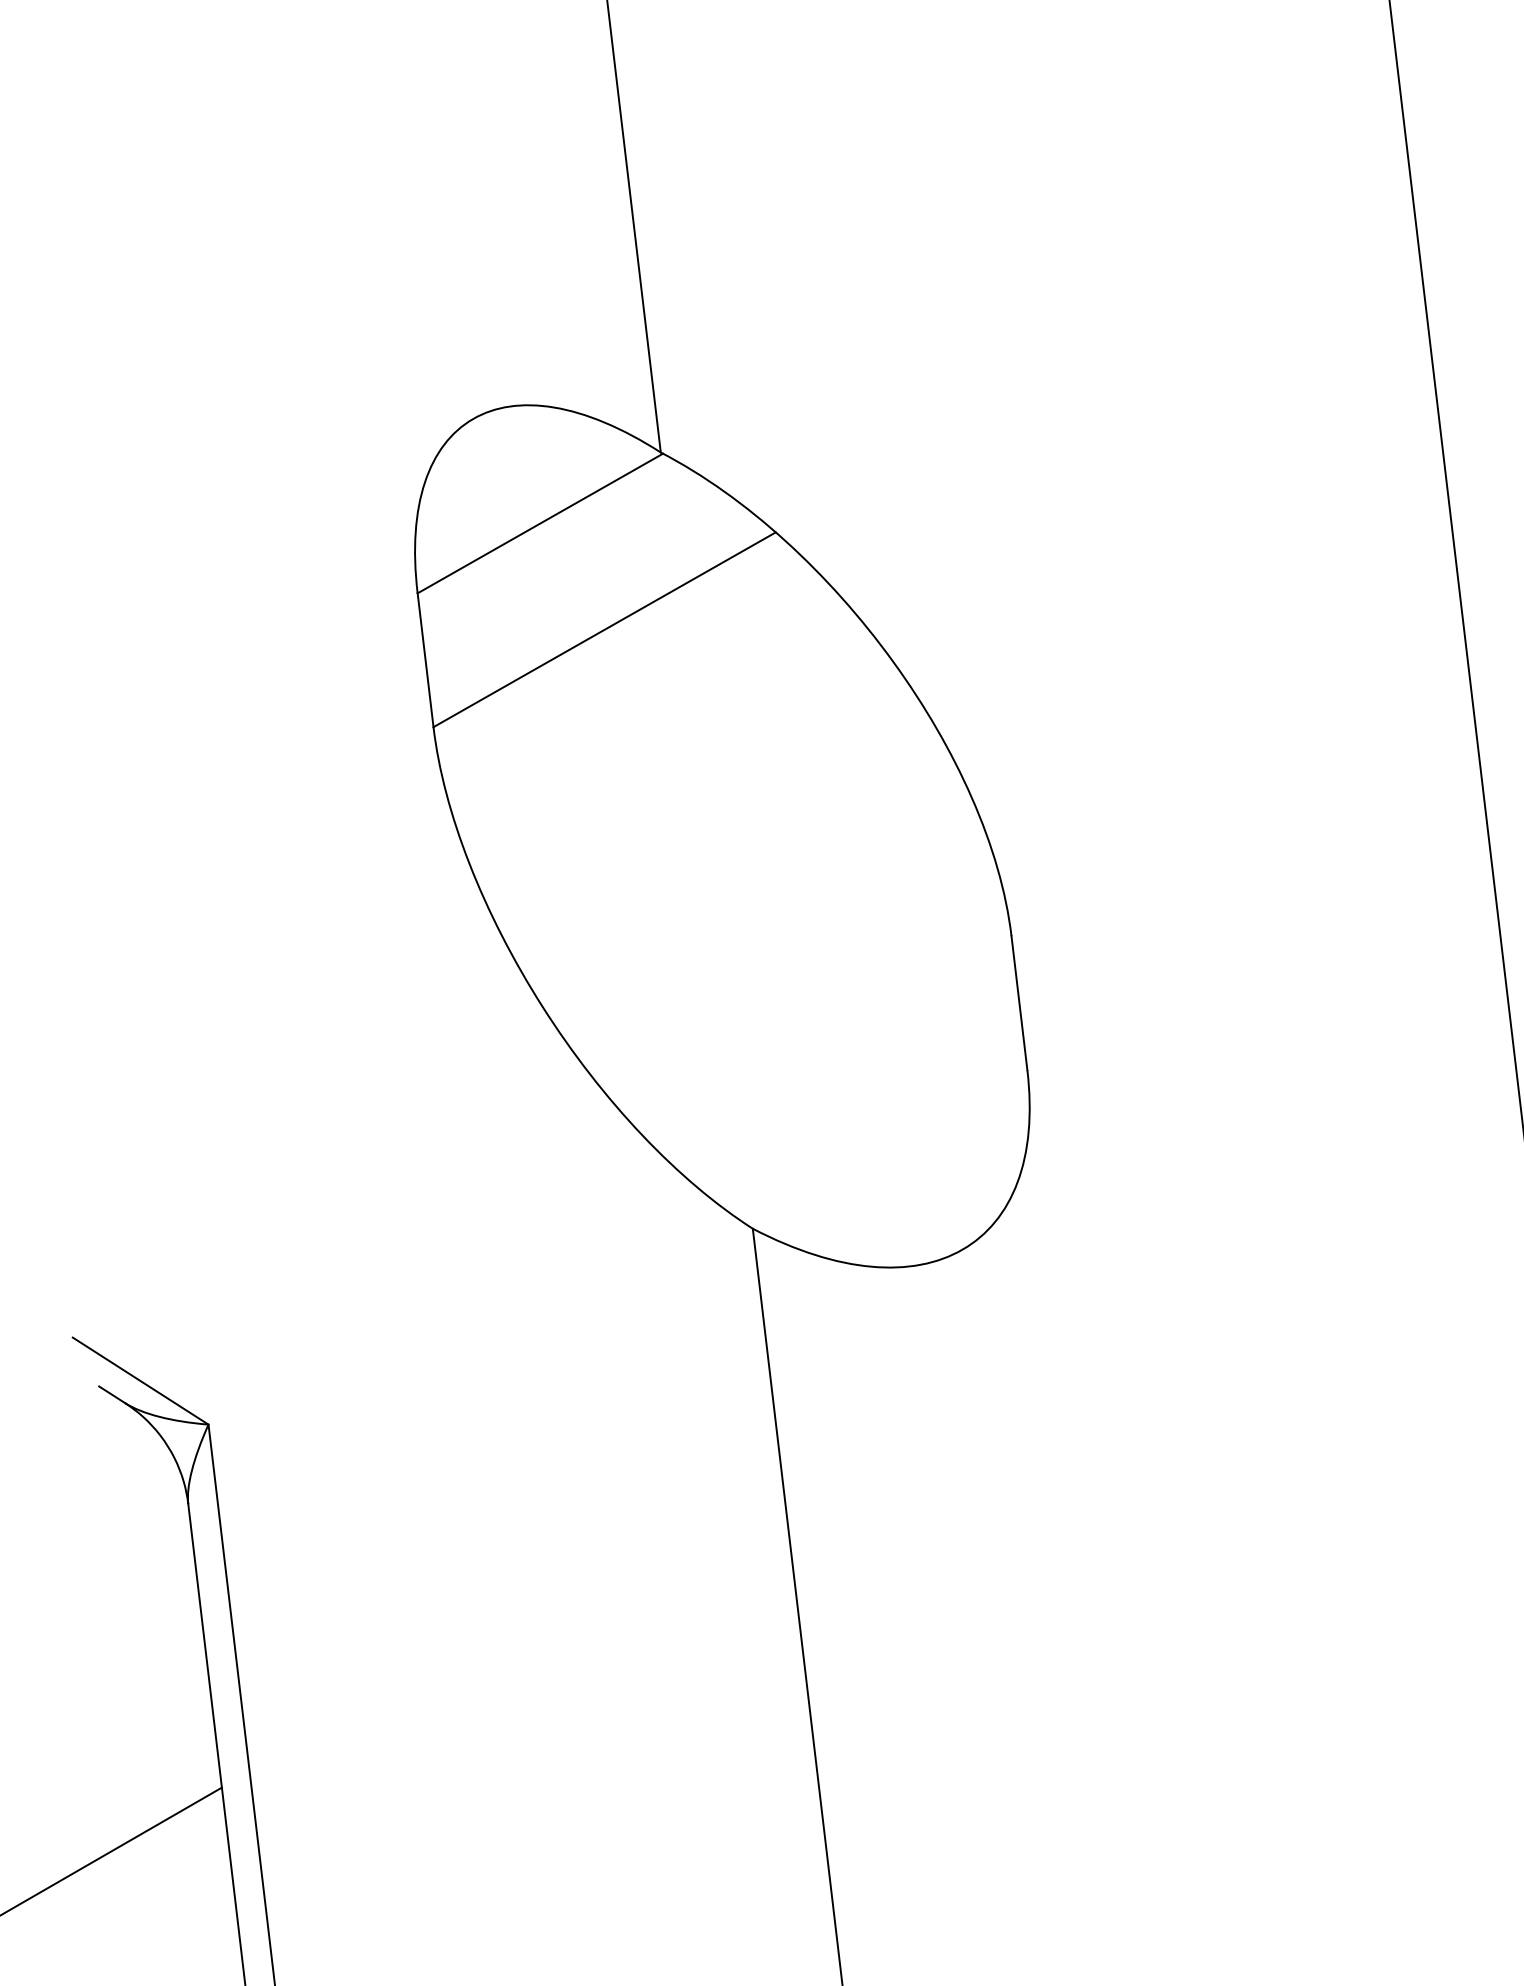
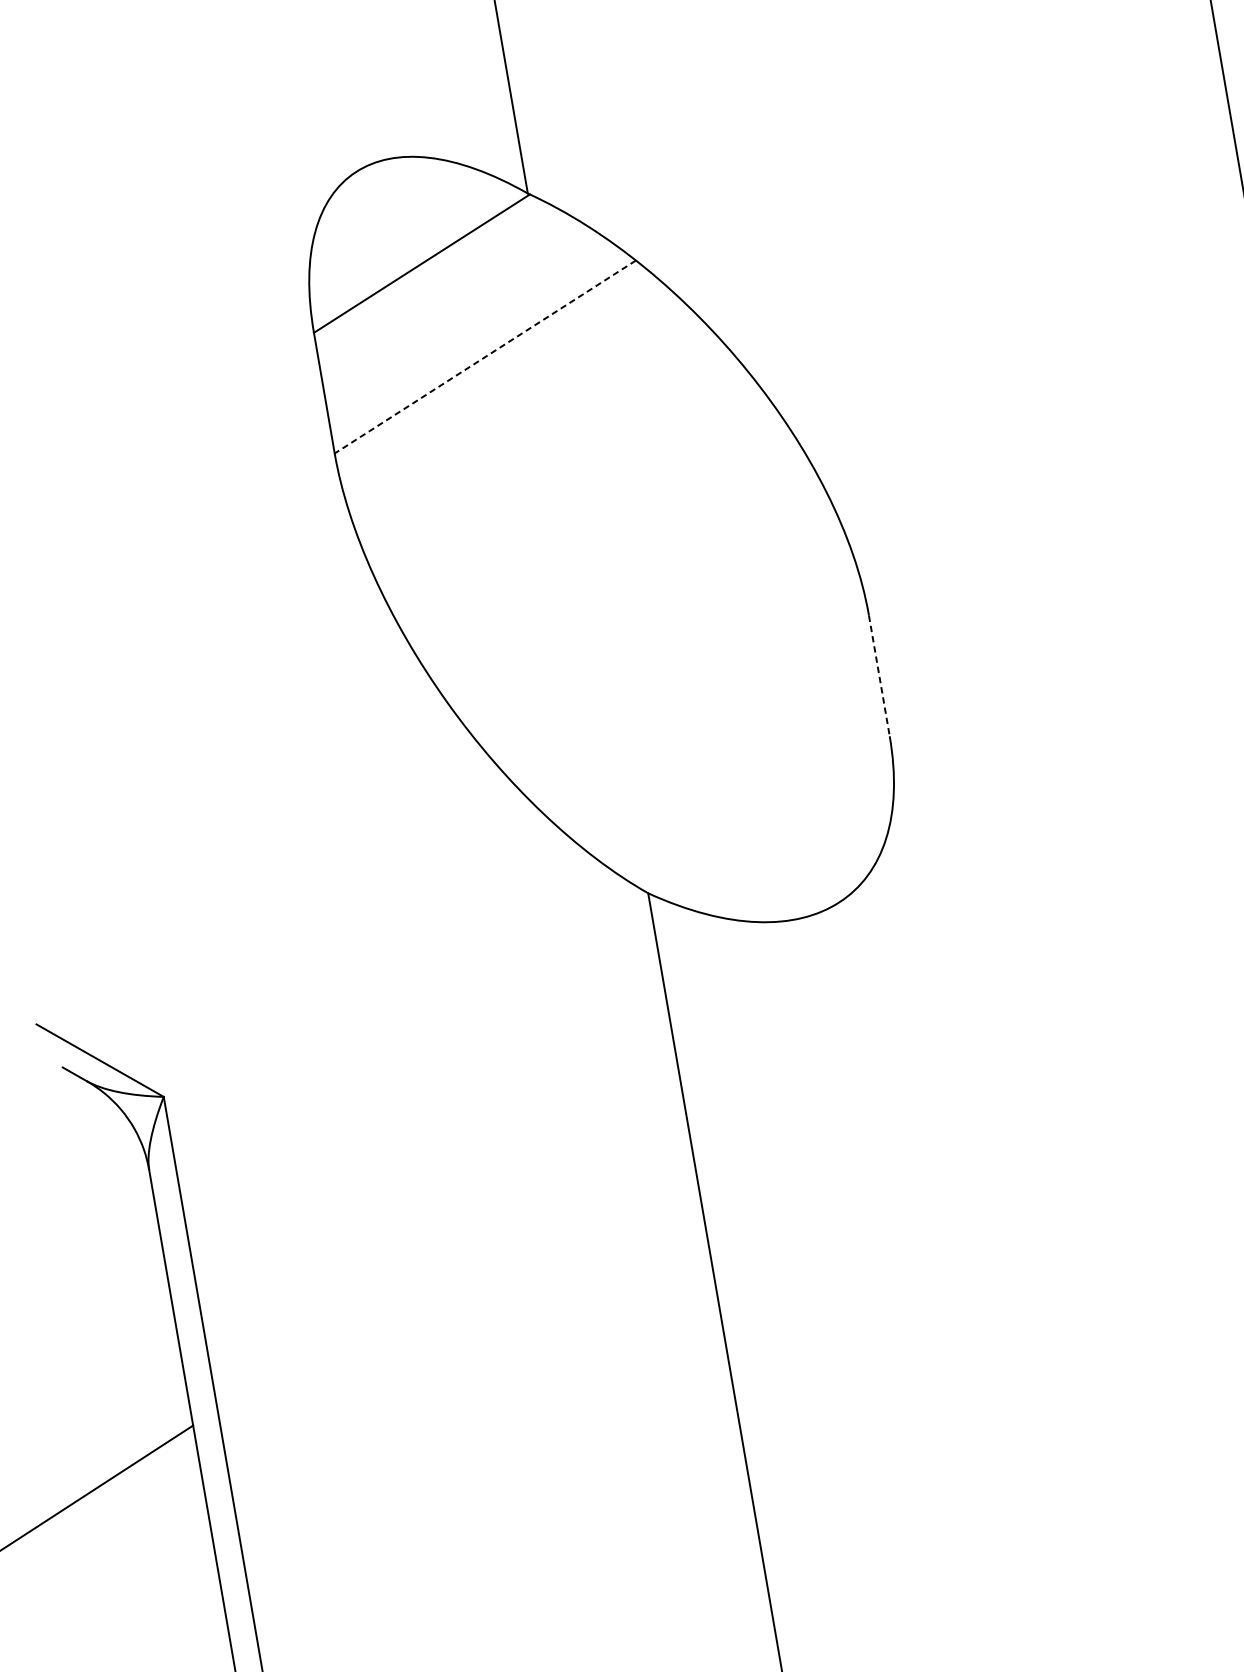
line: (604, 629) -> (485, 356), solid -> dashed
line: (1019, 1003) -> (879, 676), solid -> dashed

